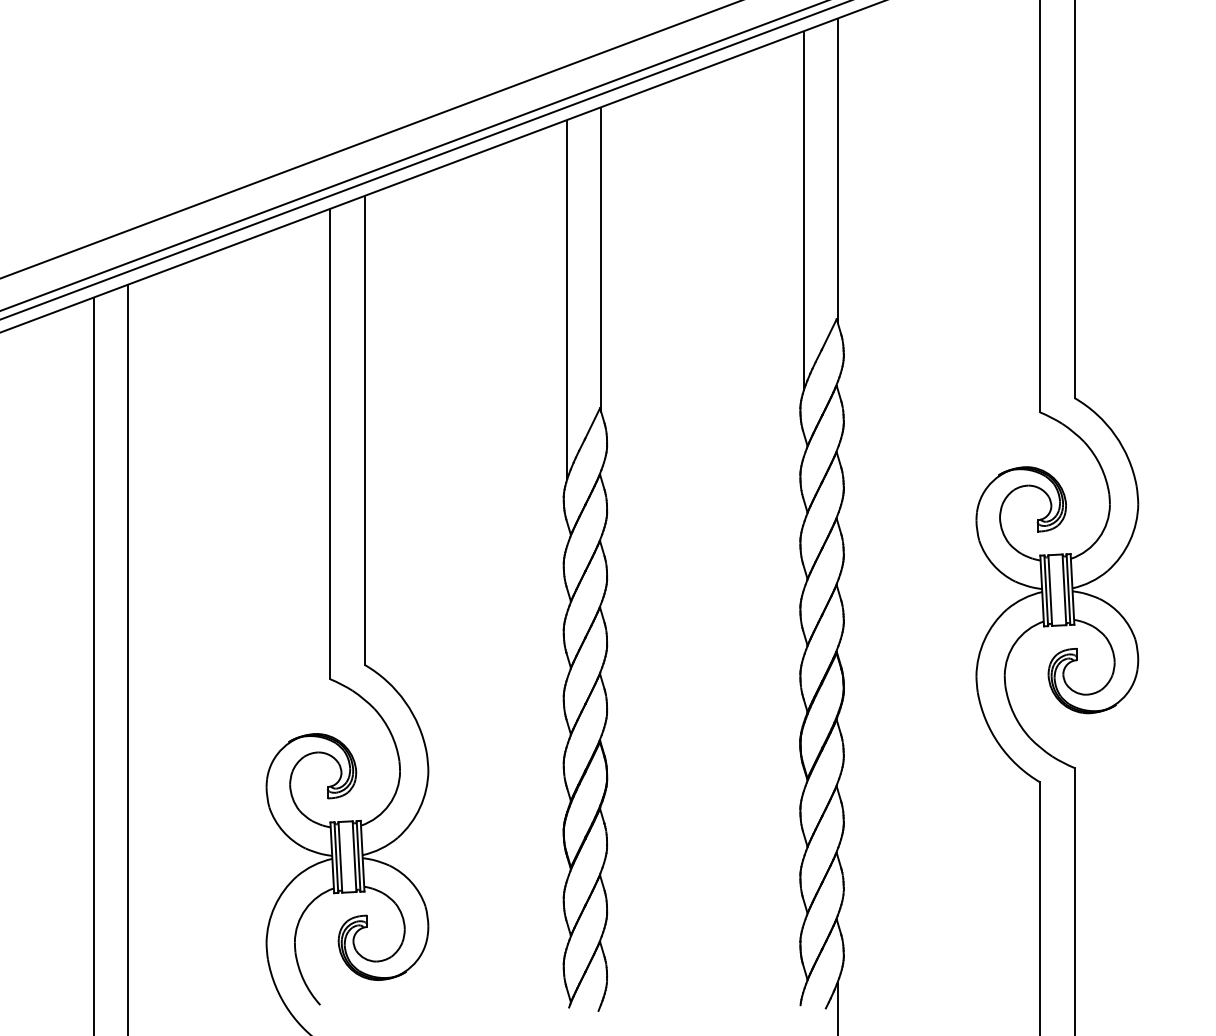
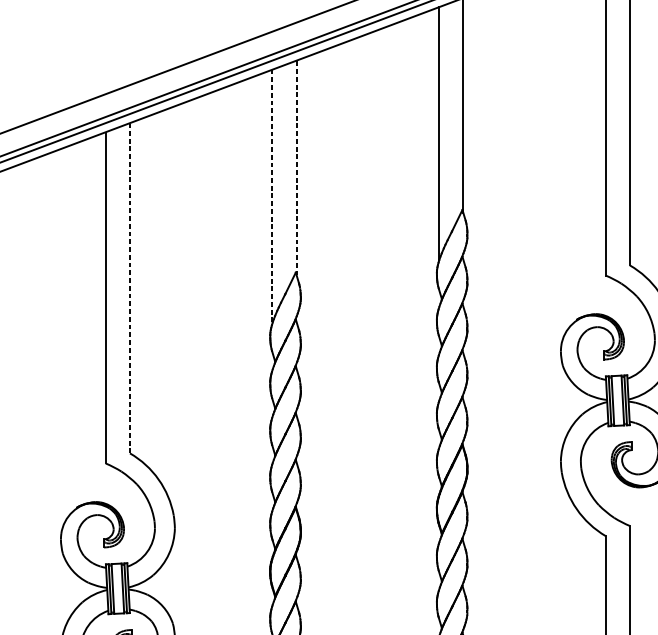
line: (601, 259) -> (296, 167), solid -> dashed
line: (566, 299) -> (272, 196), solid -> dashed
line: (364, 430) -> (129, 288), solid -> dashed

